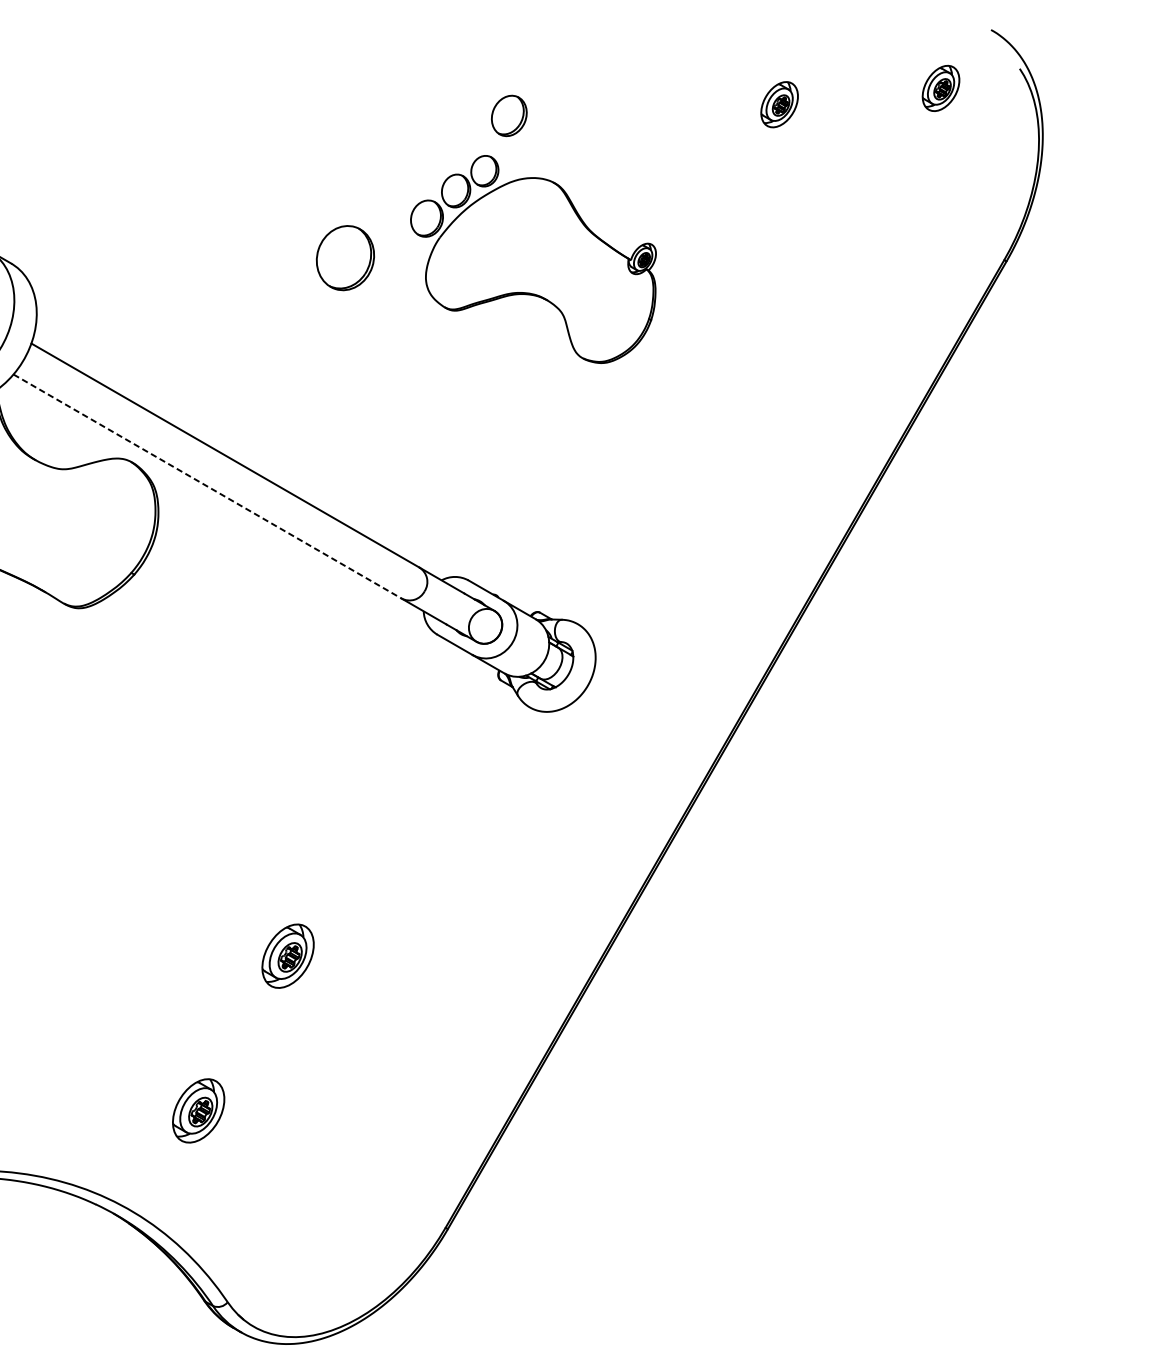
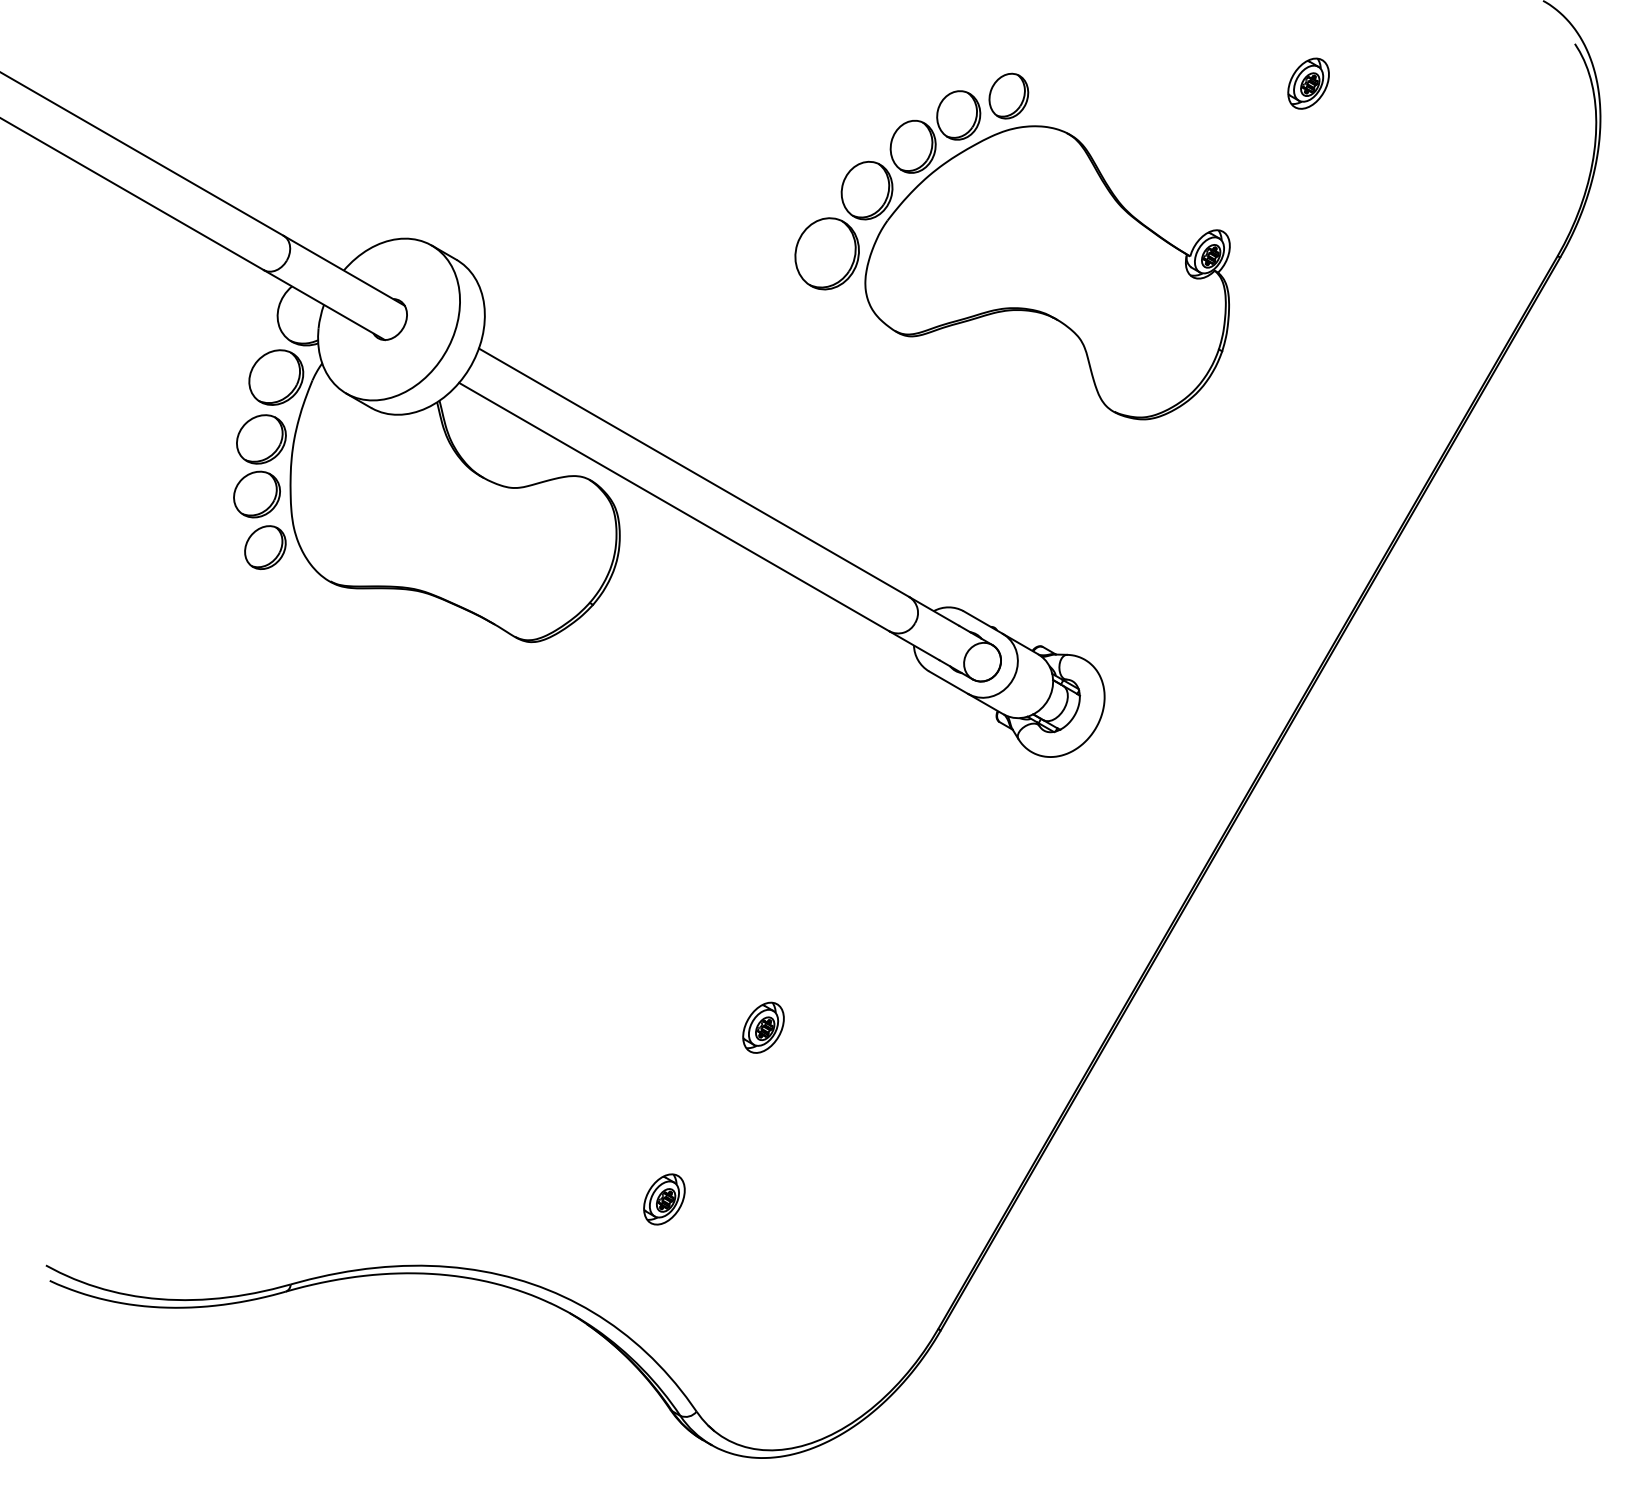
part: (940, 88) -> (1487, 65), removed
part: (533, 259) -> (1035, 255), size x1.43
line: (207, 486) -> (674, 507), dashed -> solid
part: (288, 955) -> (763, 1027), size x0.71
part: (198, 1110) -> (664, 1199), size x0.71

